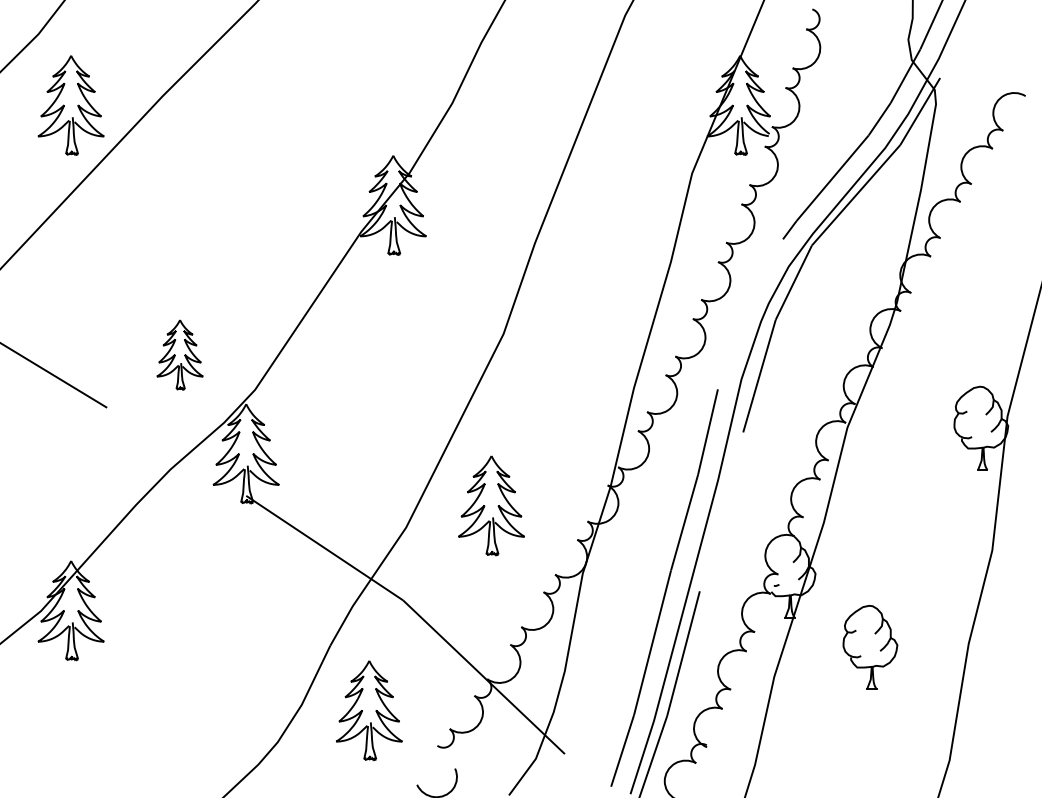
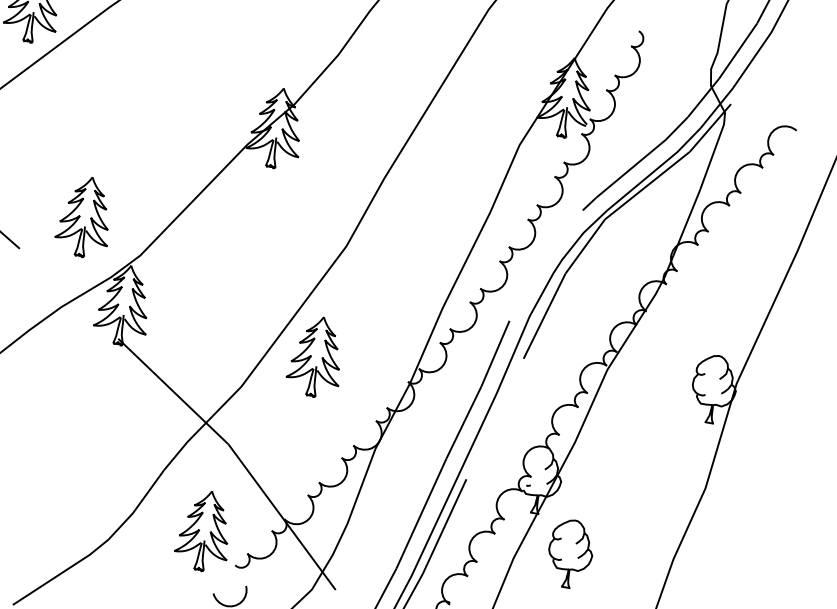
part: (179, 354) -> (85, 216), size x1.43
part: (491, 505) -> (316, 356), moved
part: (870, 647) -> (570, 553), moved
part: (369, 710) -> (205, 530), moved

